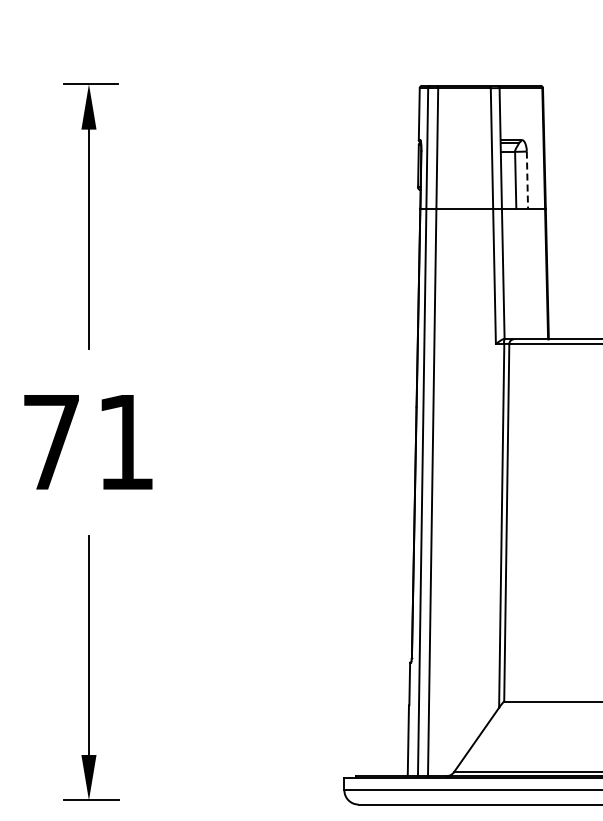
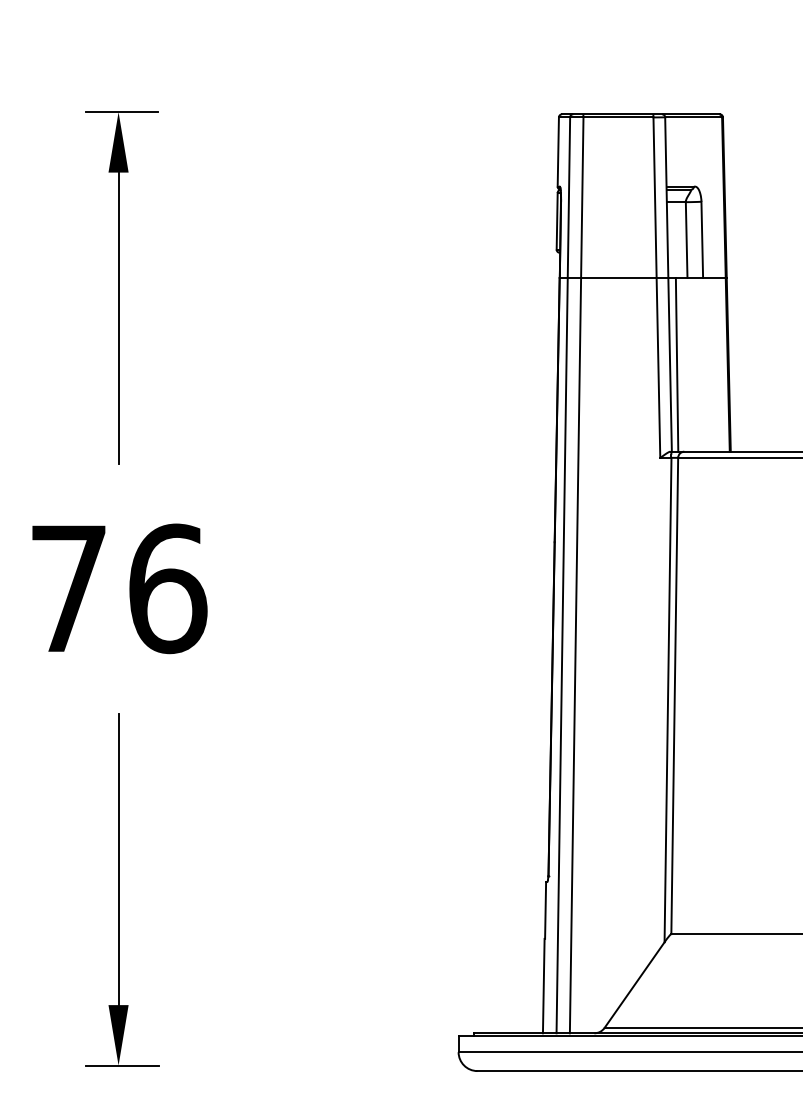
line: (527, 180) -> (702, 240), dashed -> solid
line: (508, 273) -> (677, 364), added
text: (126, 442) -> (168, 589), 71 -> 76

